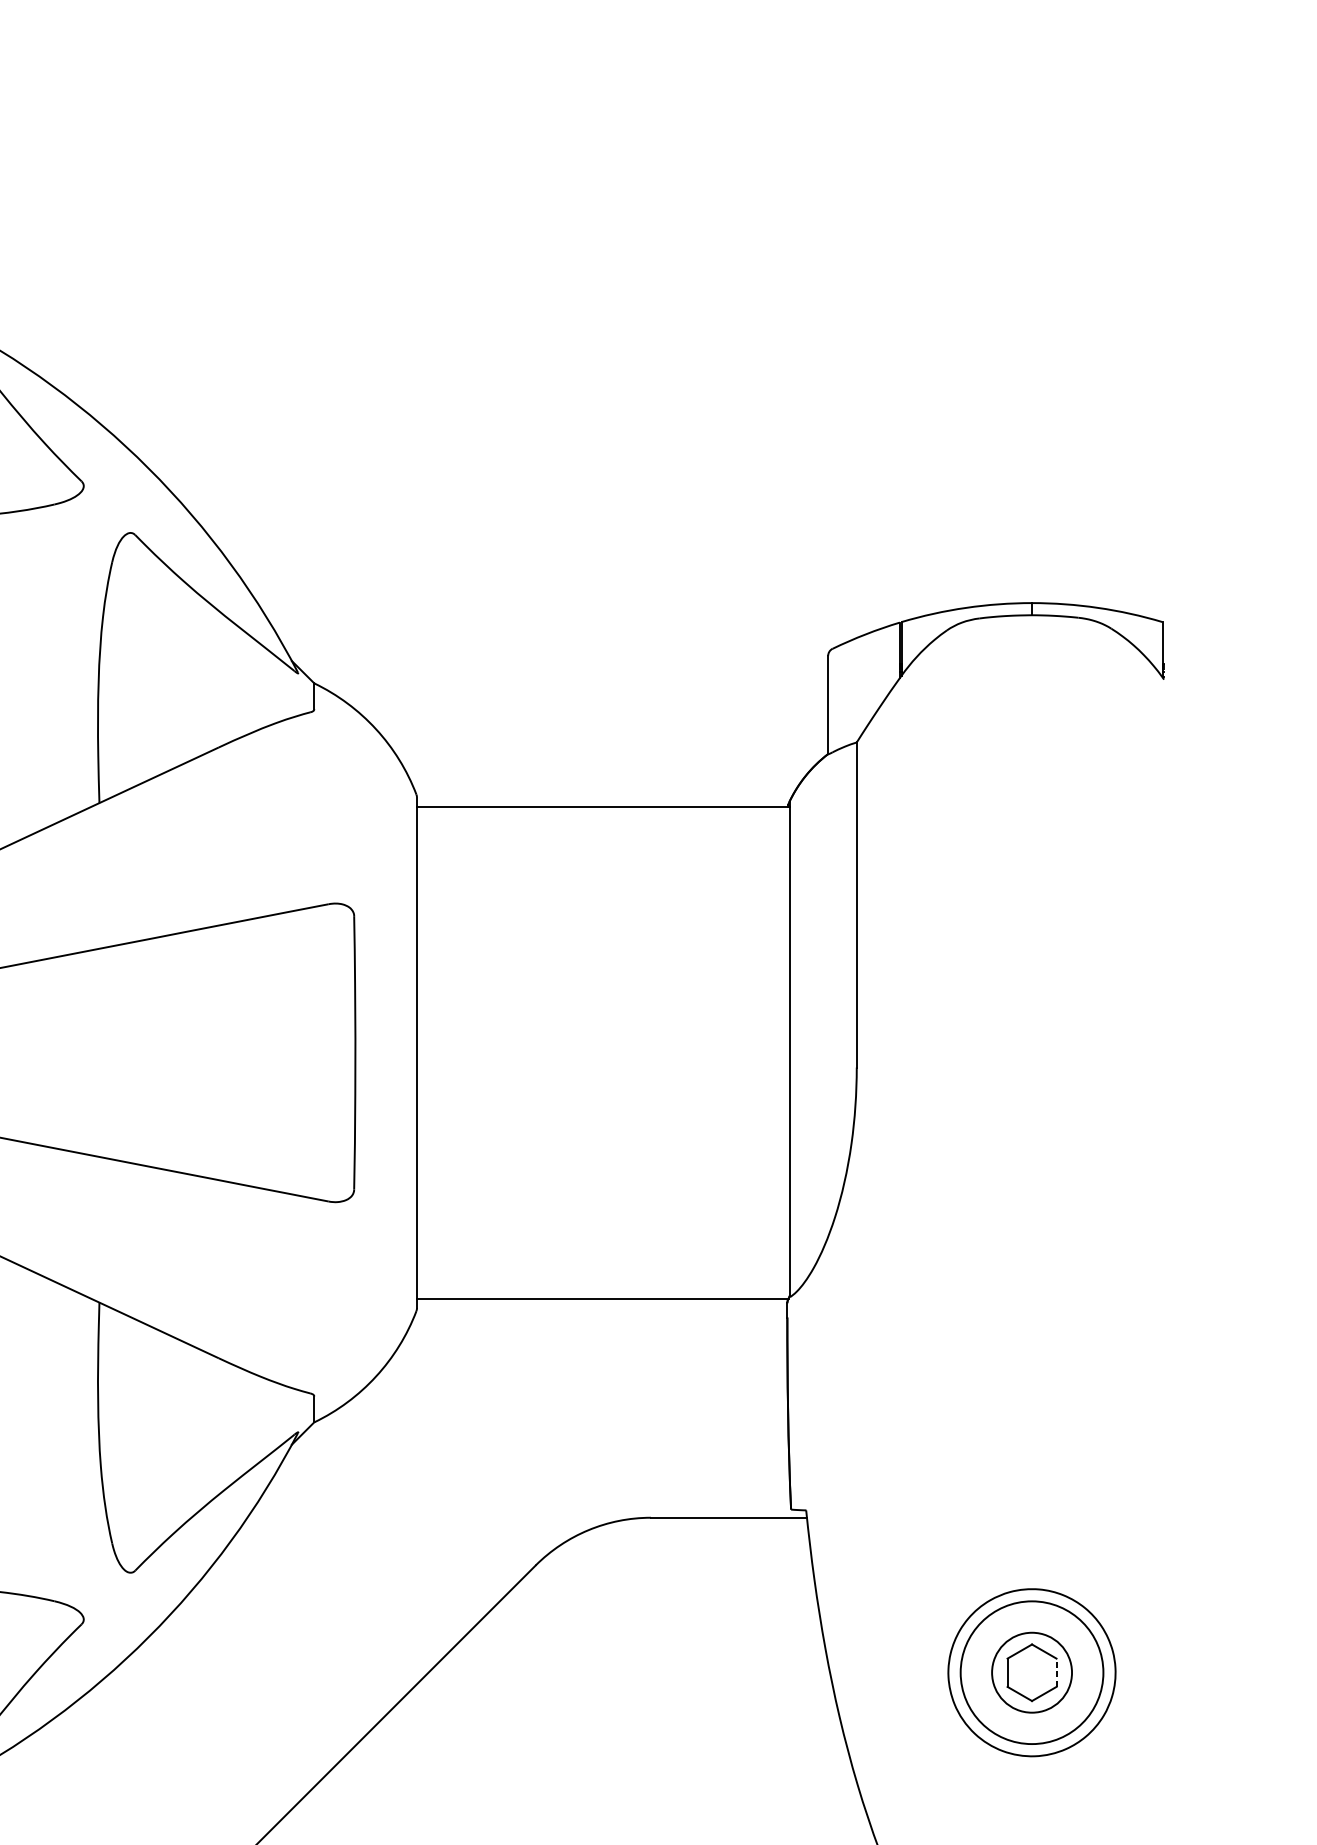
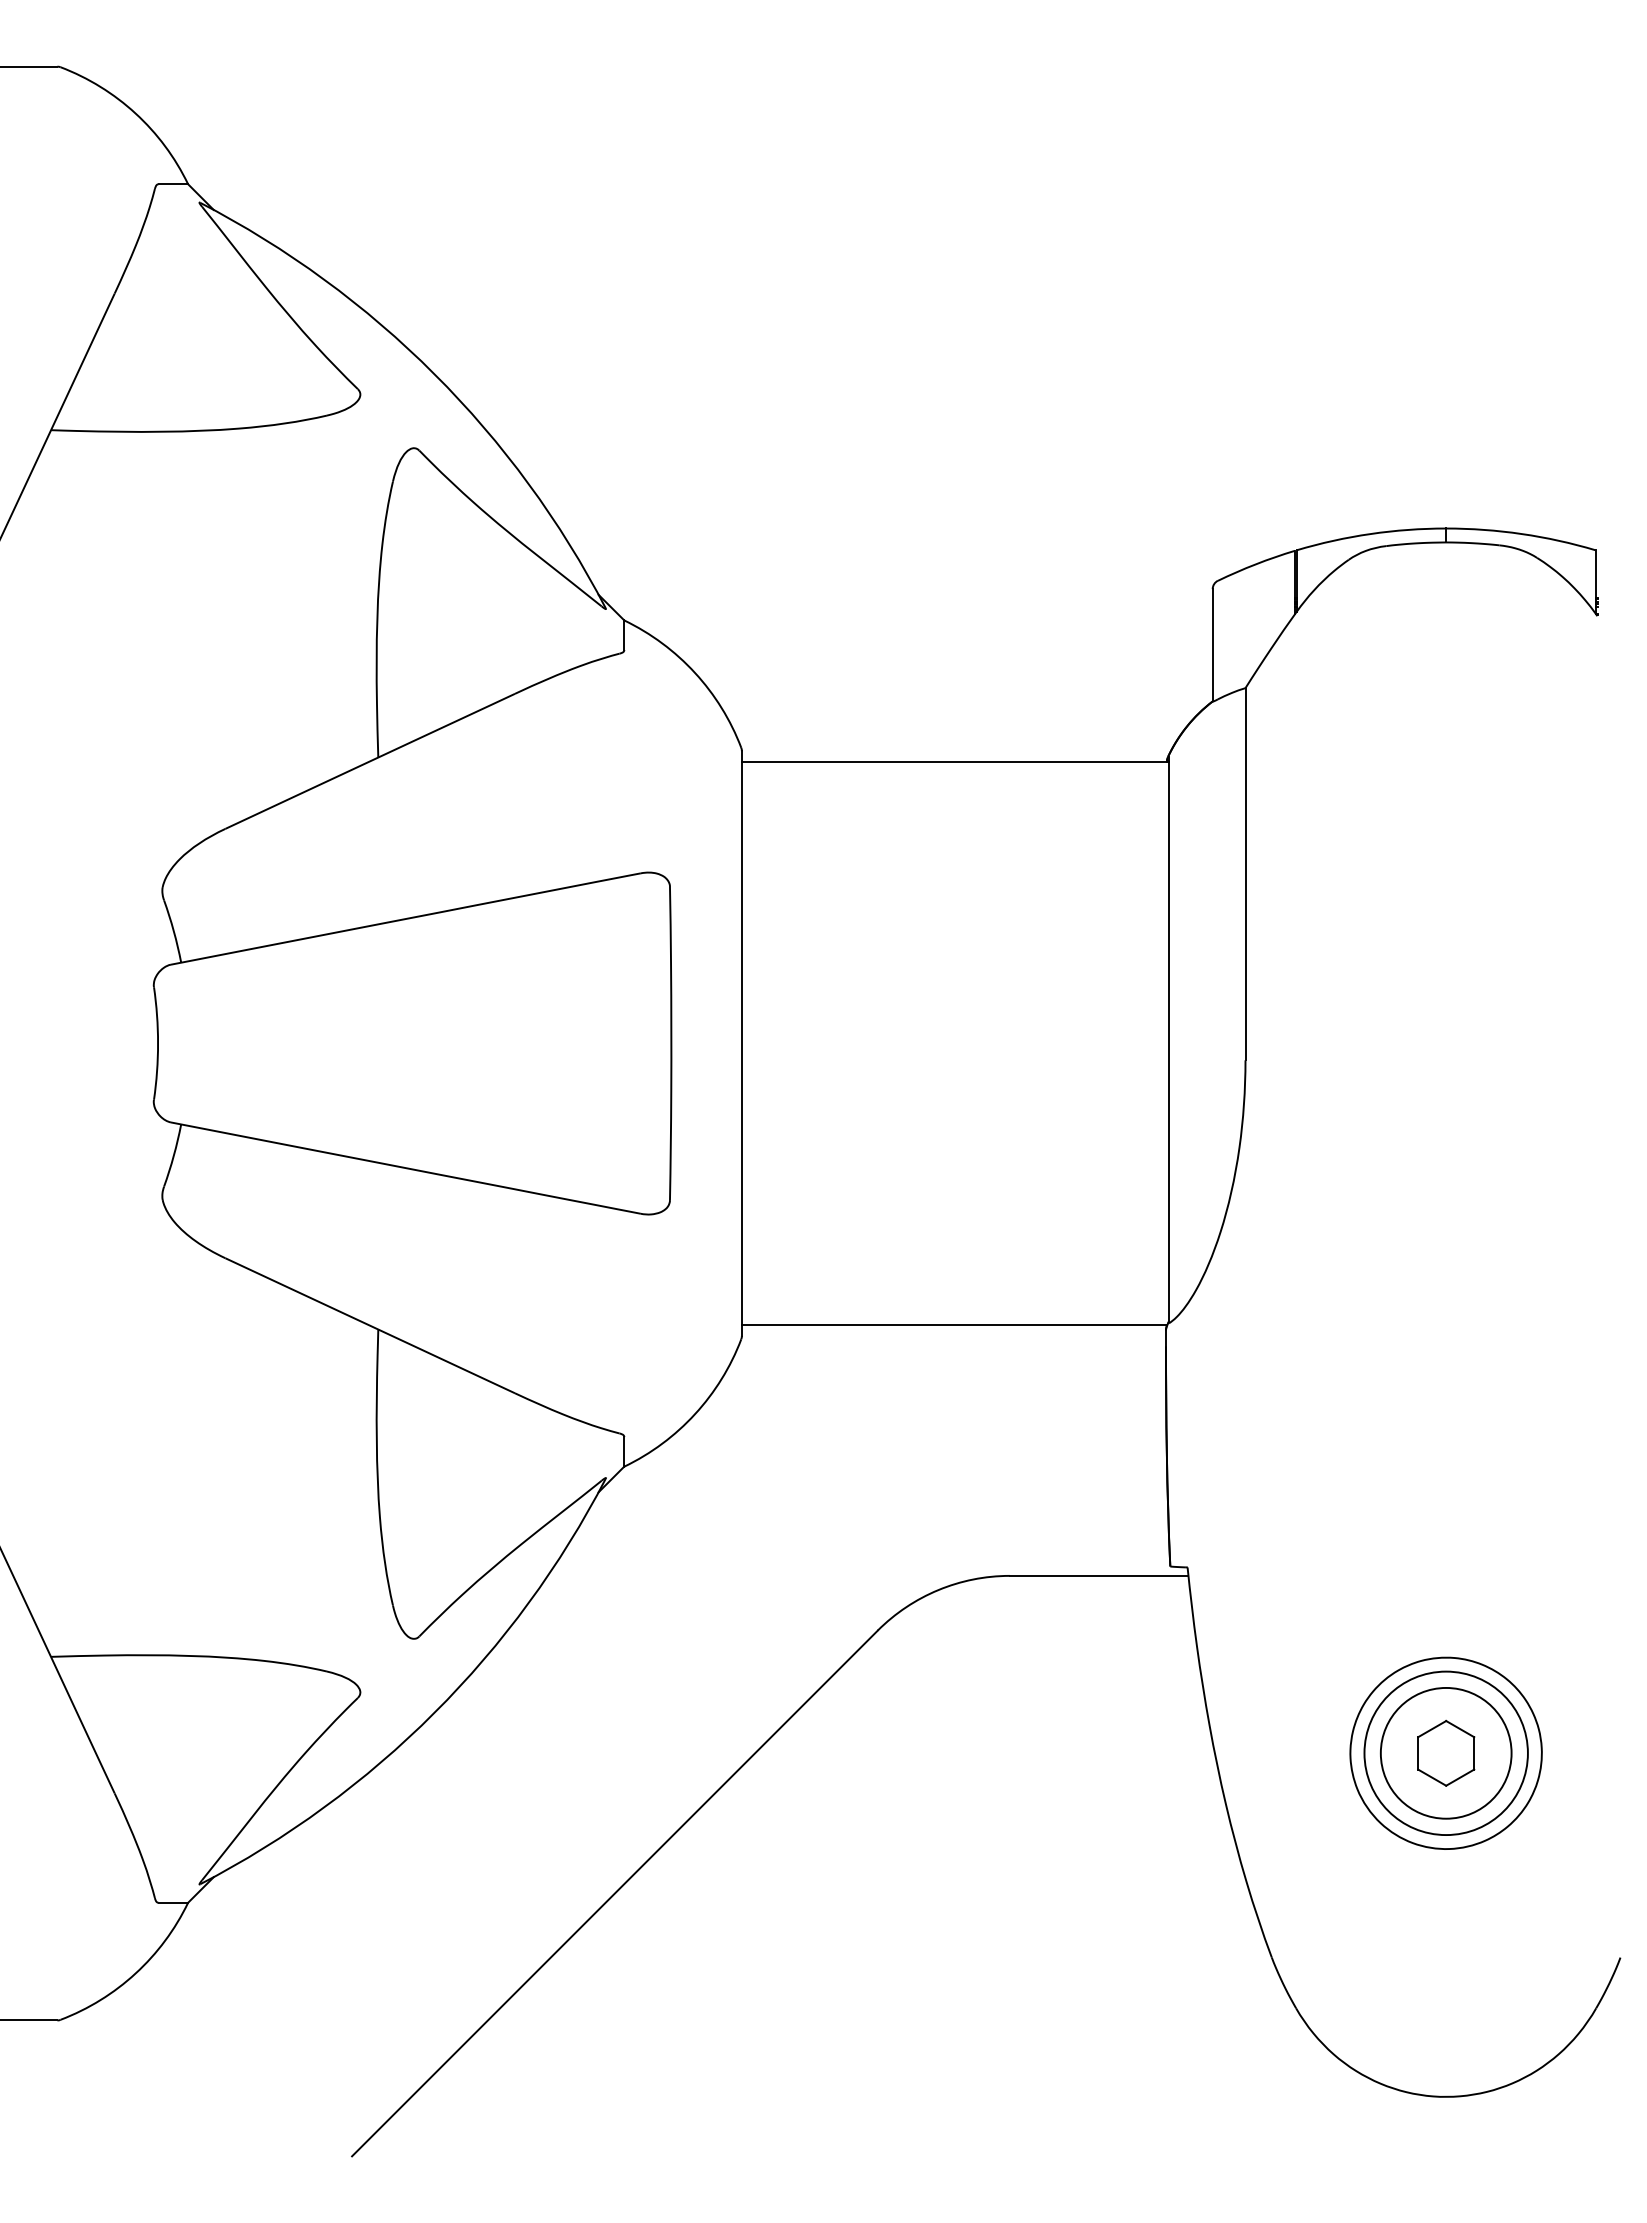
circle: (1031, 1671) -> (1445, 1752), size x1.43
line: (1056, 1671) -> (1474, 1752), dashed -> solid

